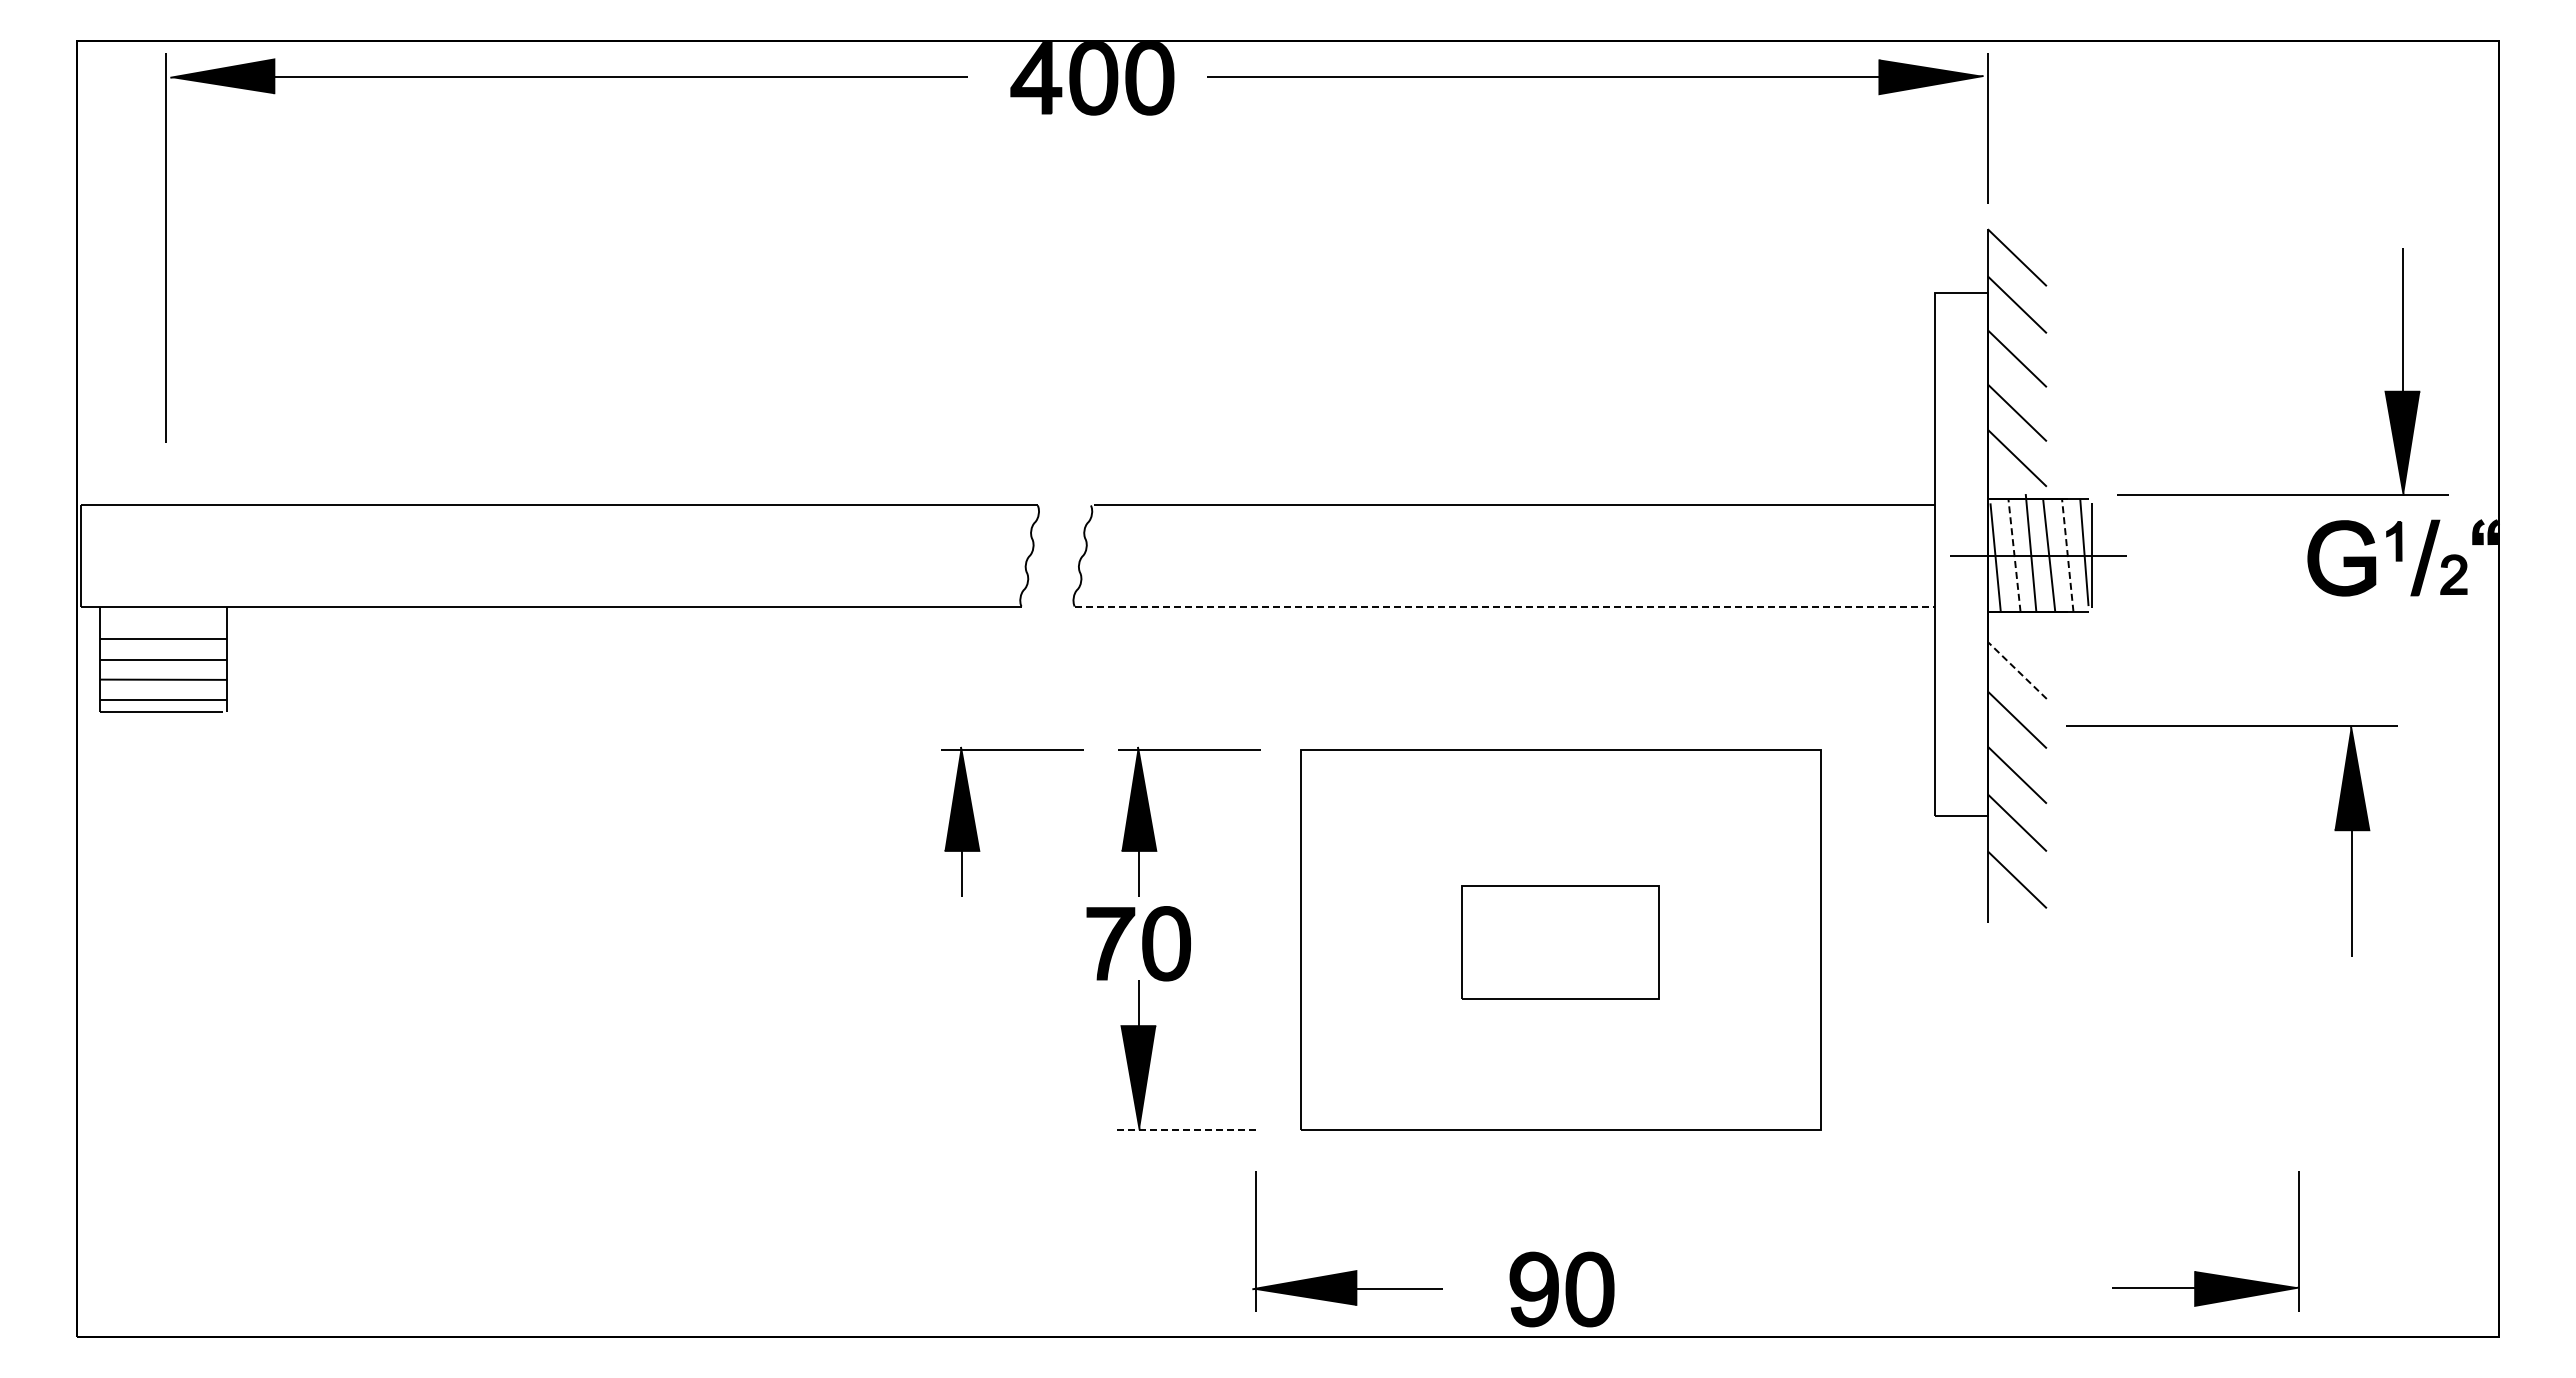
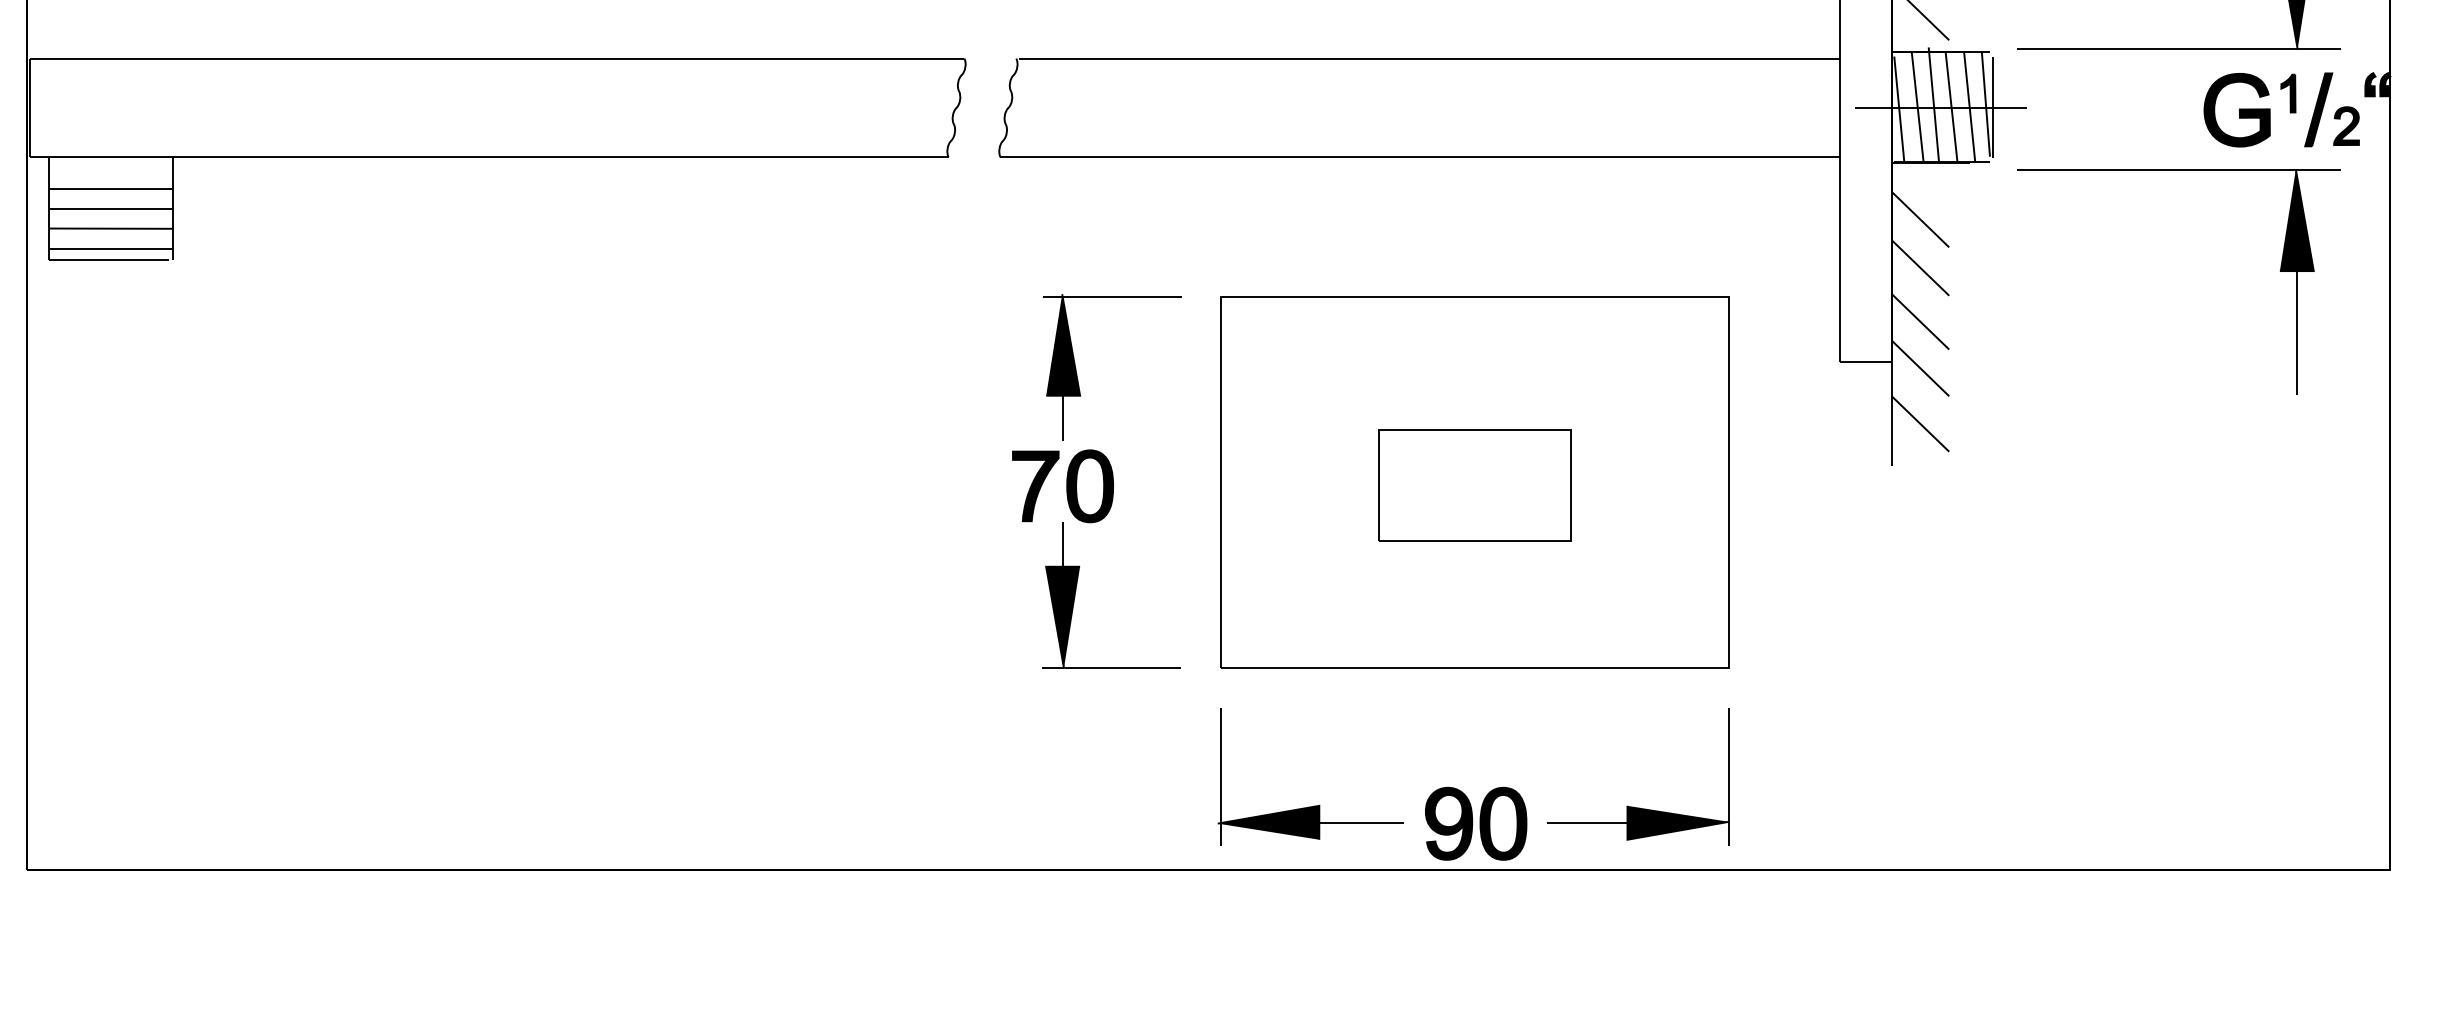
line: (2014, 555) -> (1917, 107), dashed -> solid
line: (2067, 555) -> (1969, 107), dashed -> solid
line: (1505, 606) -> (1420, 157), dashed -> solid
line: (2016, 670) -> (1919, 219), dashed -> solid
part: (976, 828) -> (904, 373), removed
part: (2334, 830) -> (2279, 271), moved
line: (1189, 1130) -> (1112, 668), dashed -> solid
part: (1352, 1270) -> (1315, 805), moved
part: (2199, 1271) -> (1631, 806), moved

